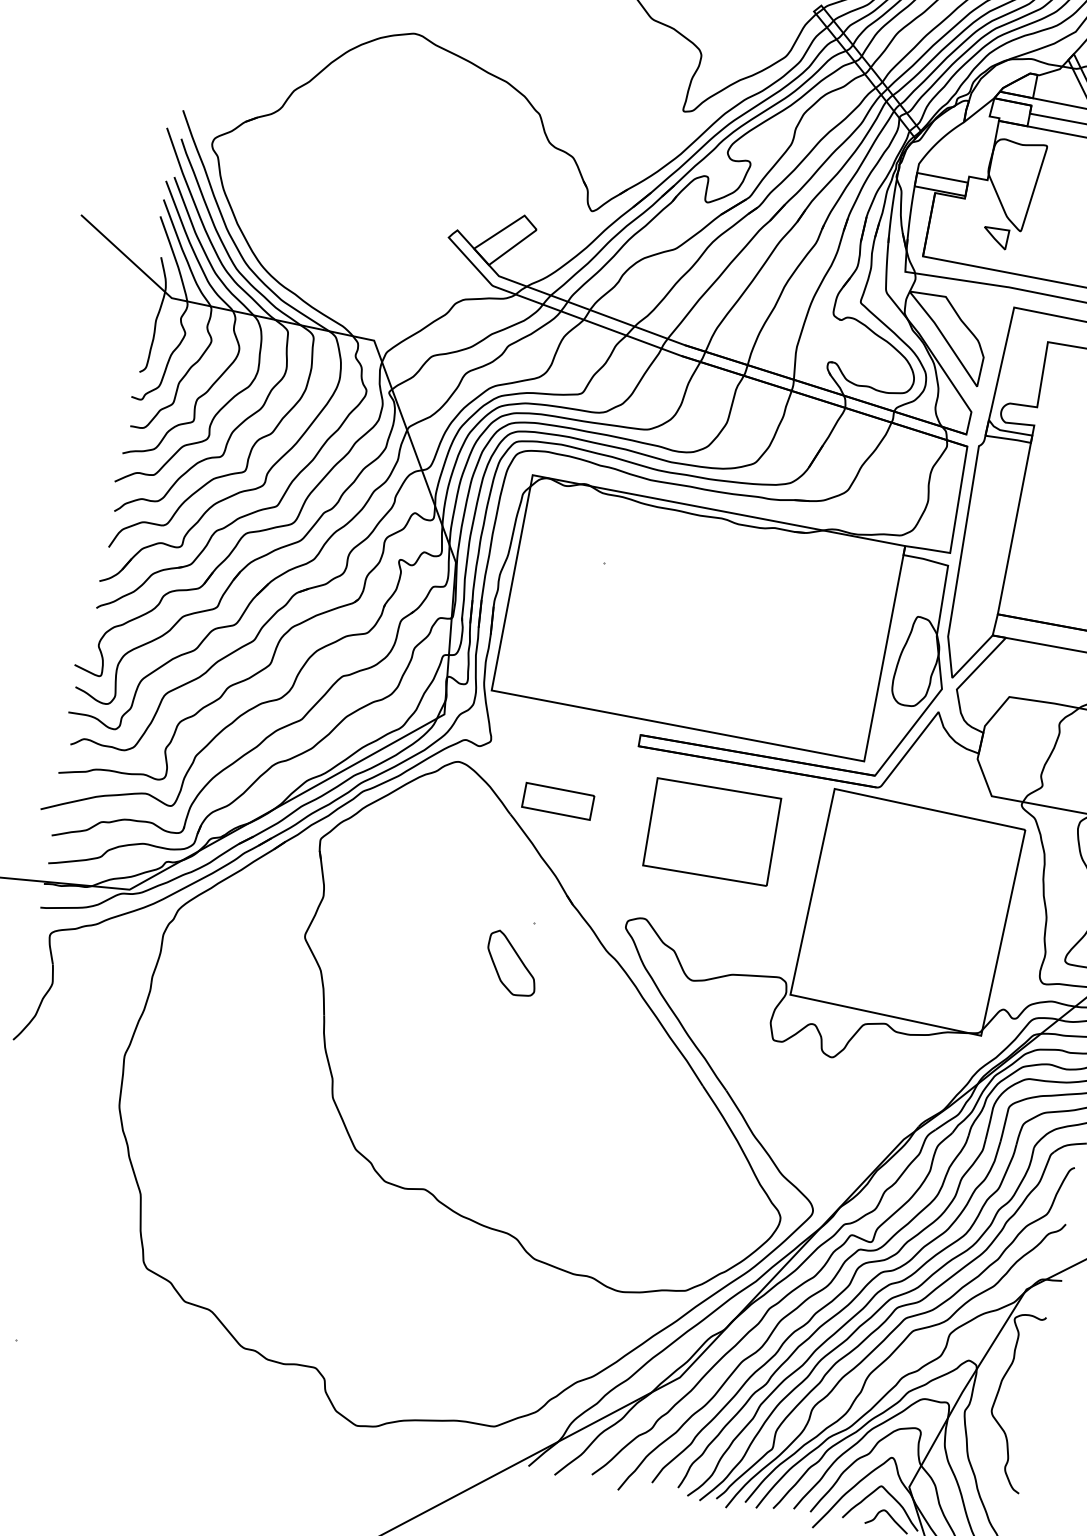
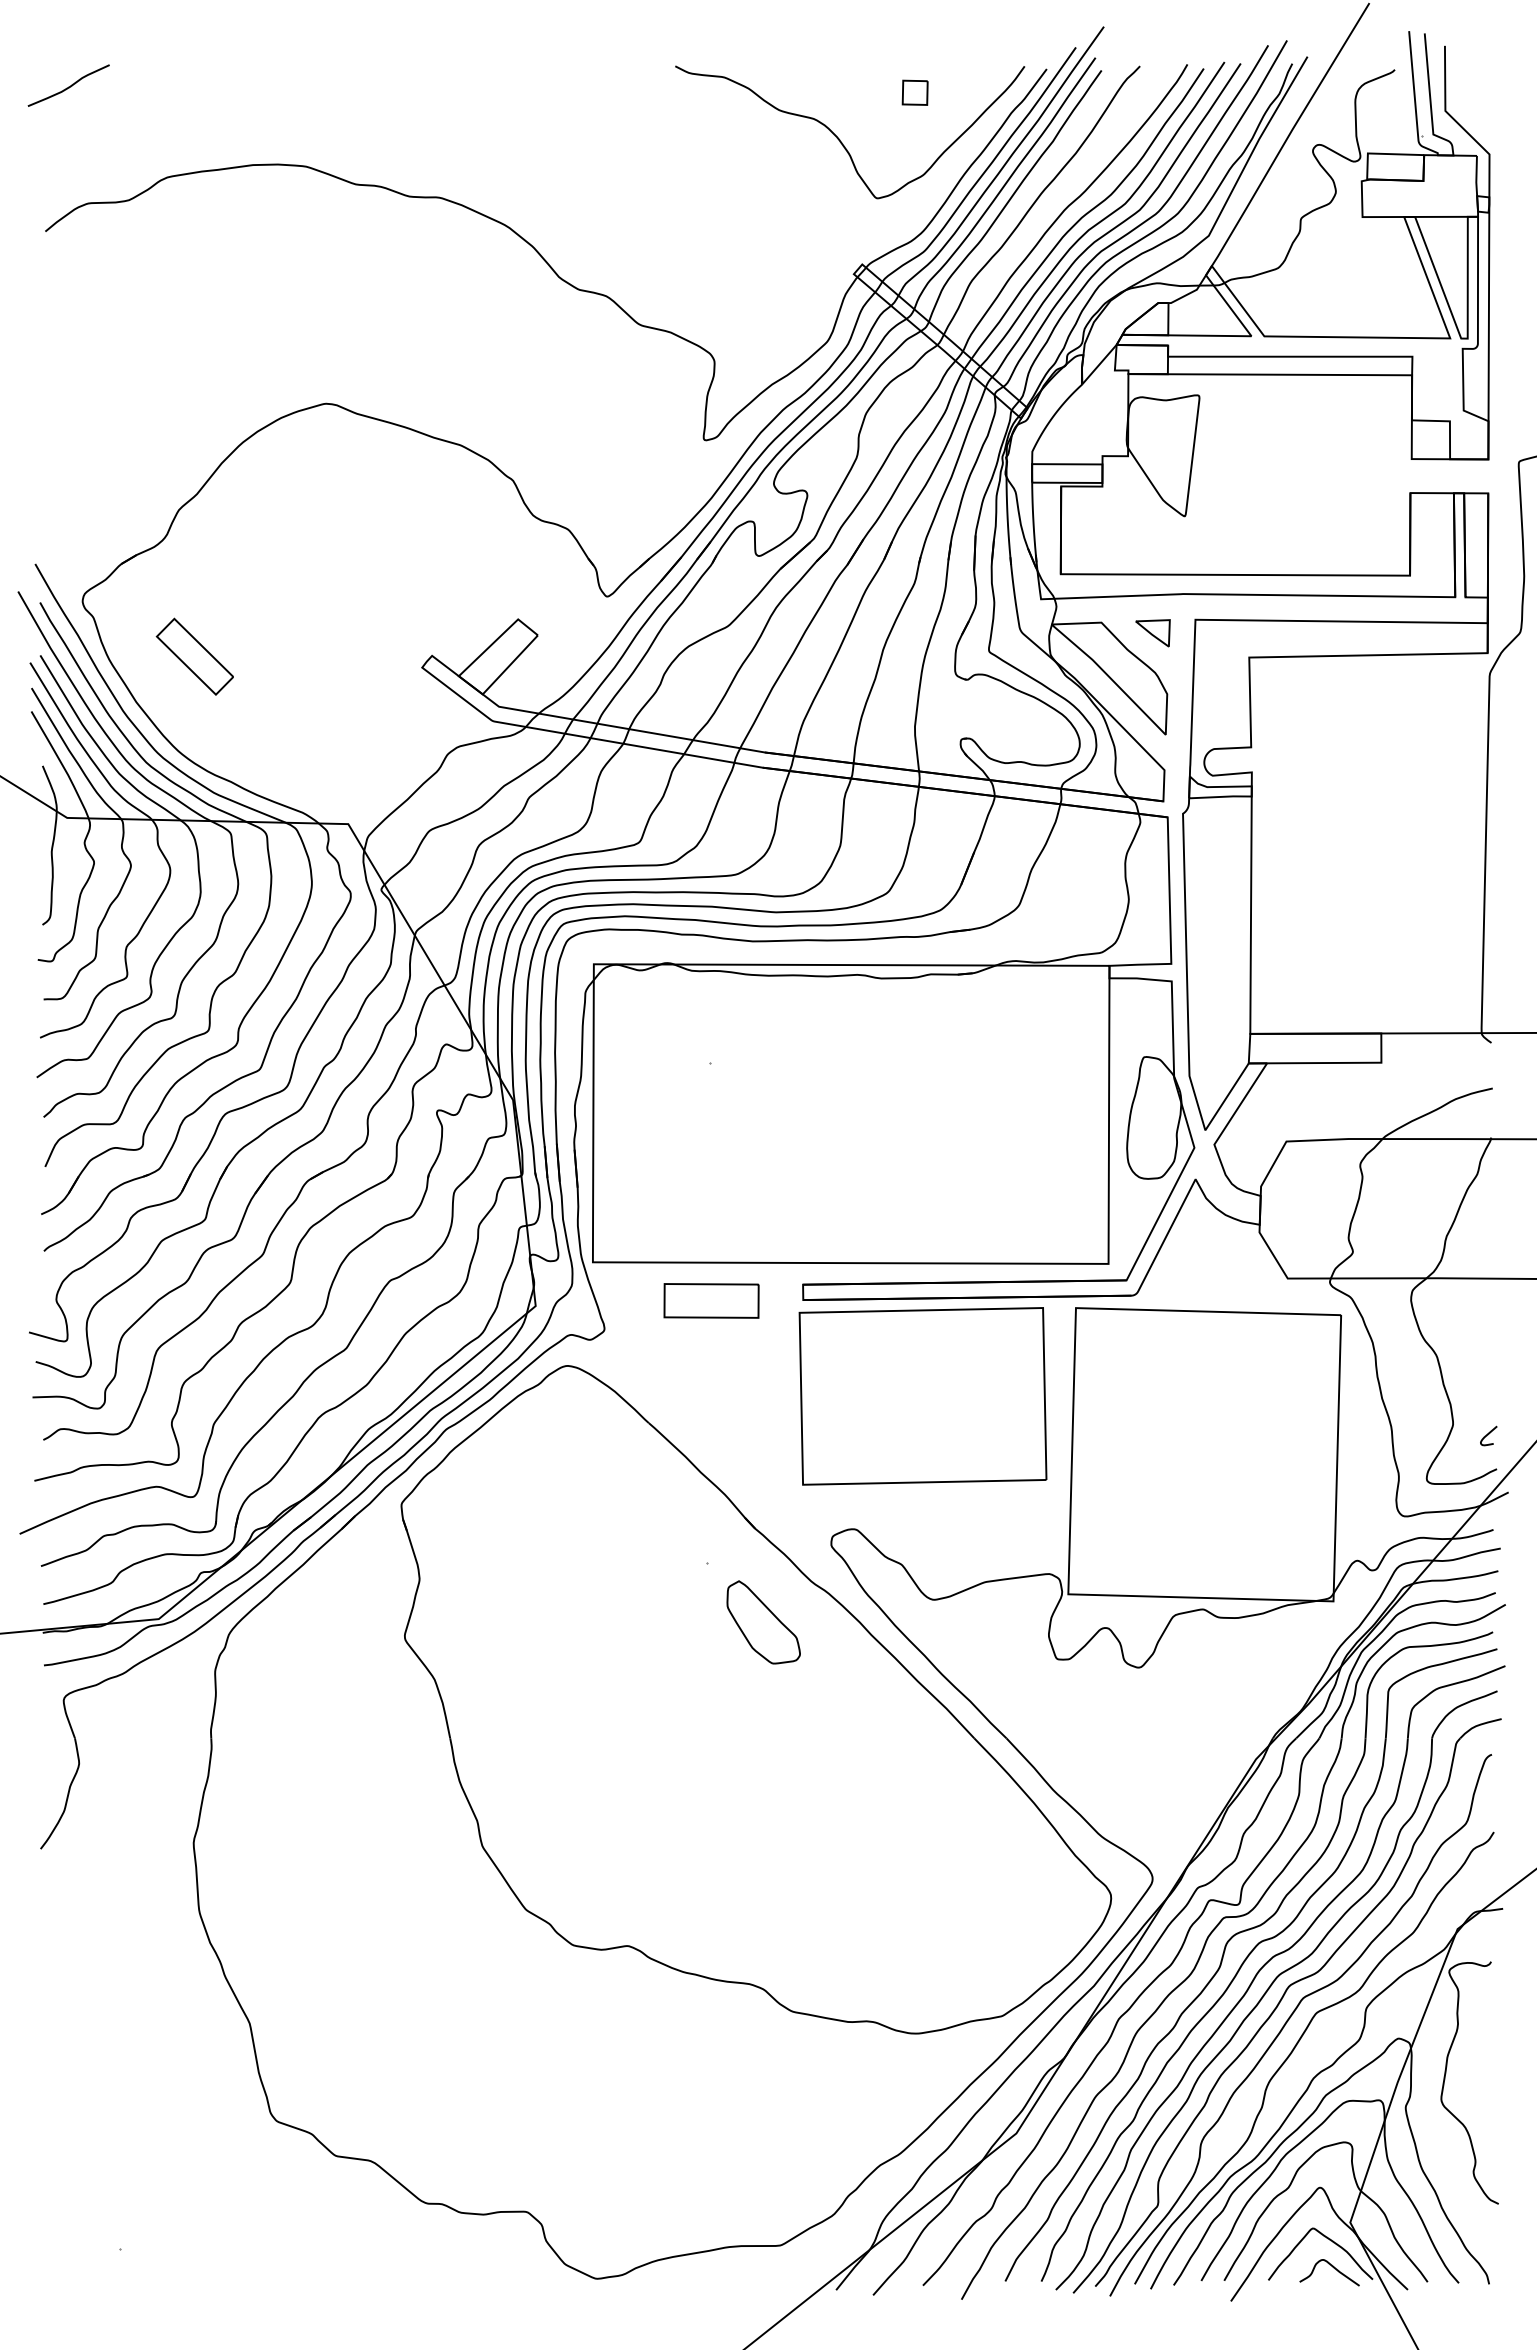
part: (285, 198) -> (194, 656), added
part: (995, 237) -> (1152, 633), moved
part: (558, 801) -> (711, 1300), moved
part: (711, 832) -> (922, 1396), size x1.43
part: (512, 963) -> (763, 1622), moved

